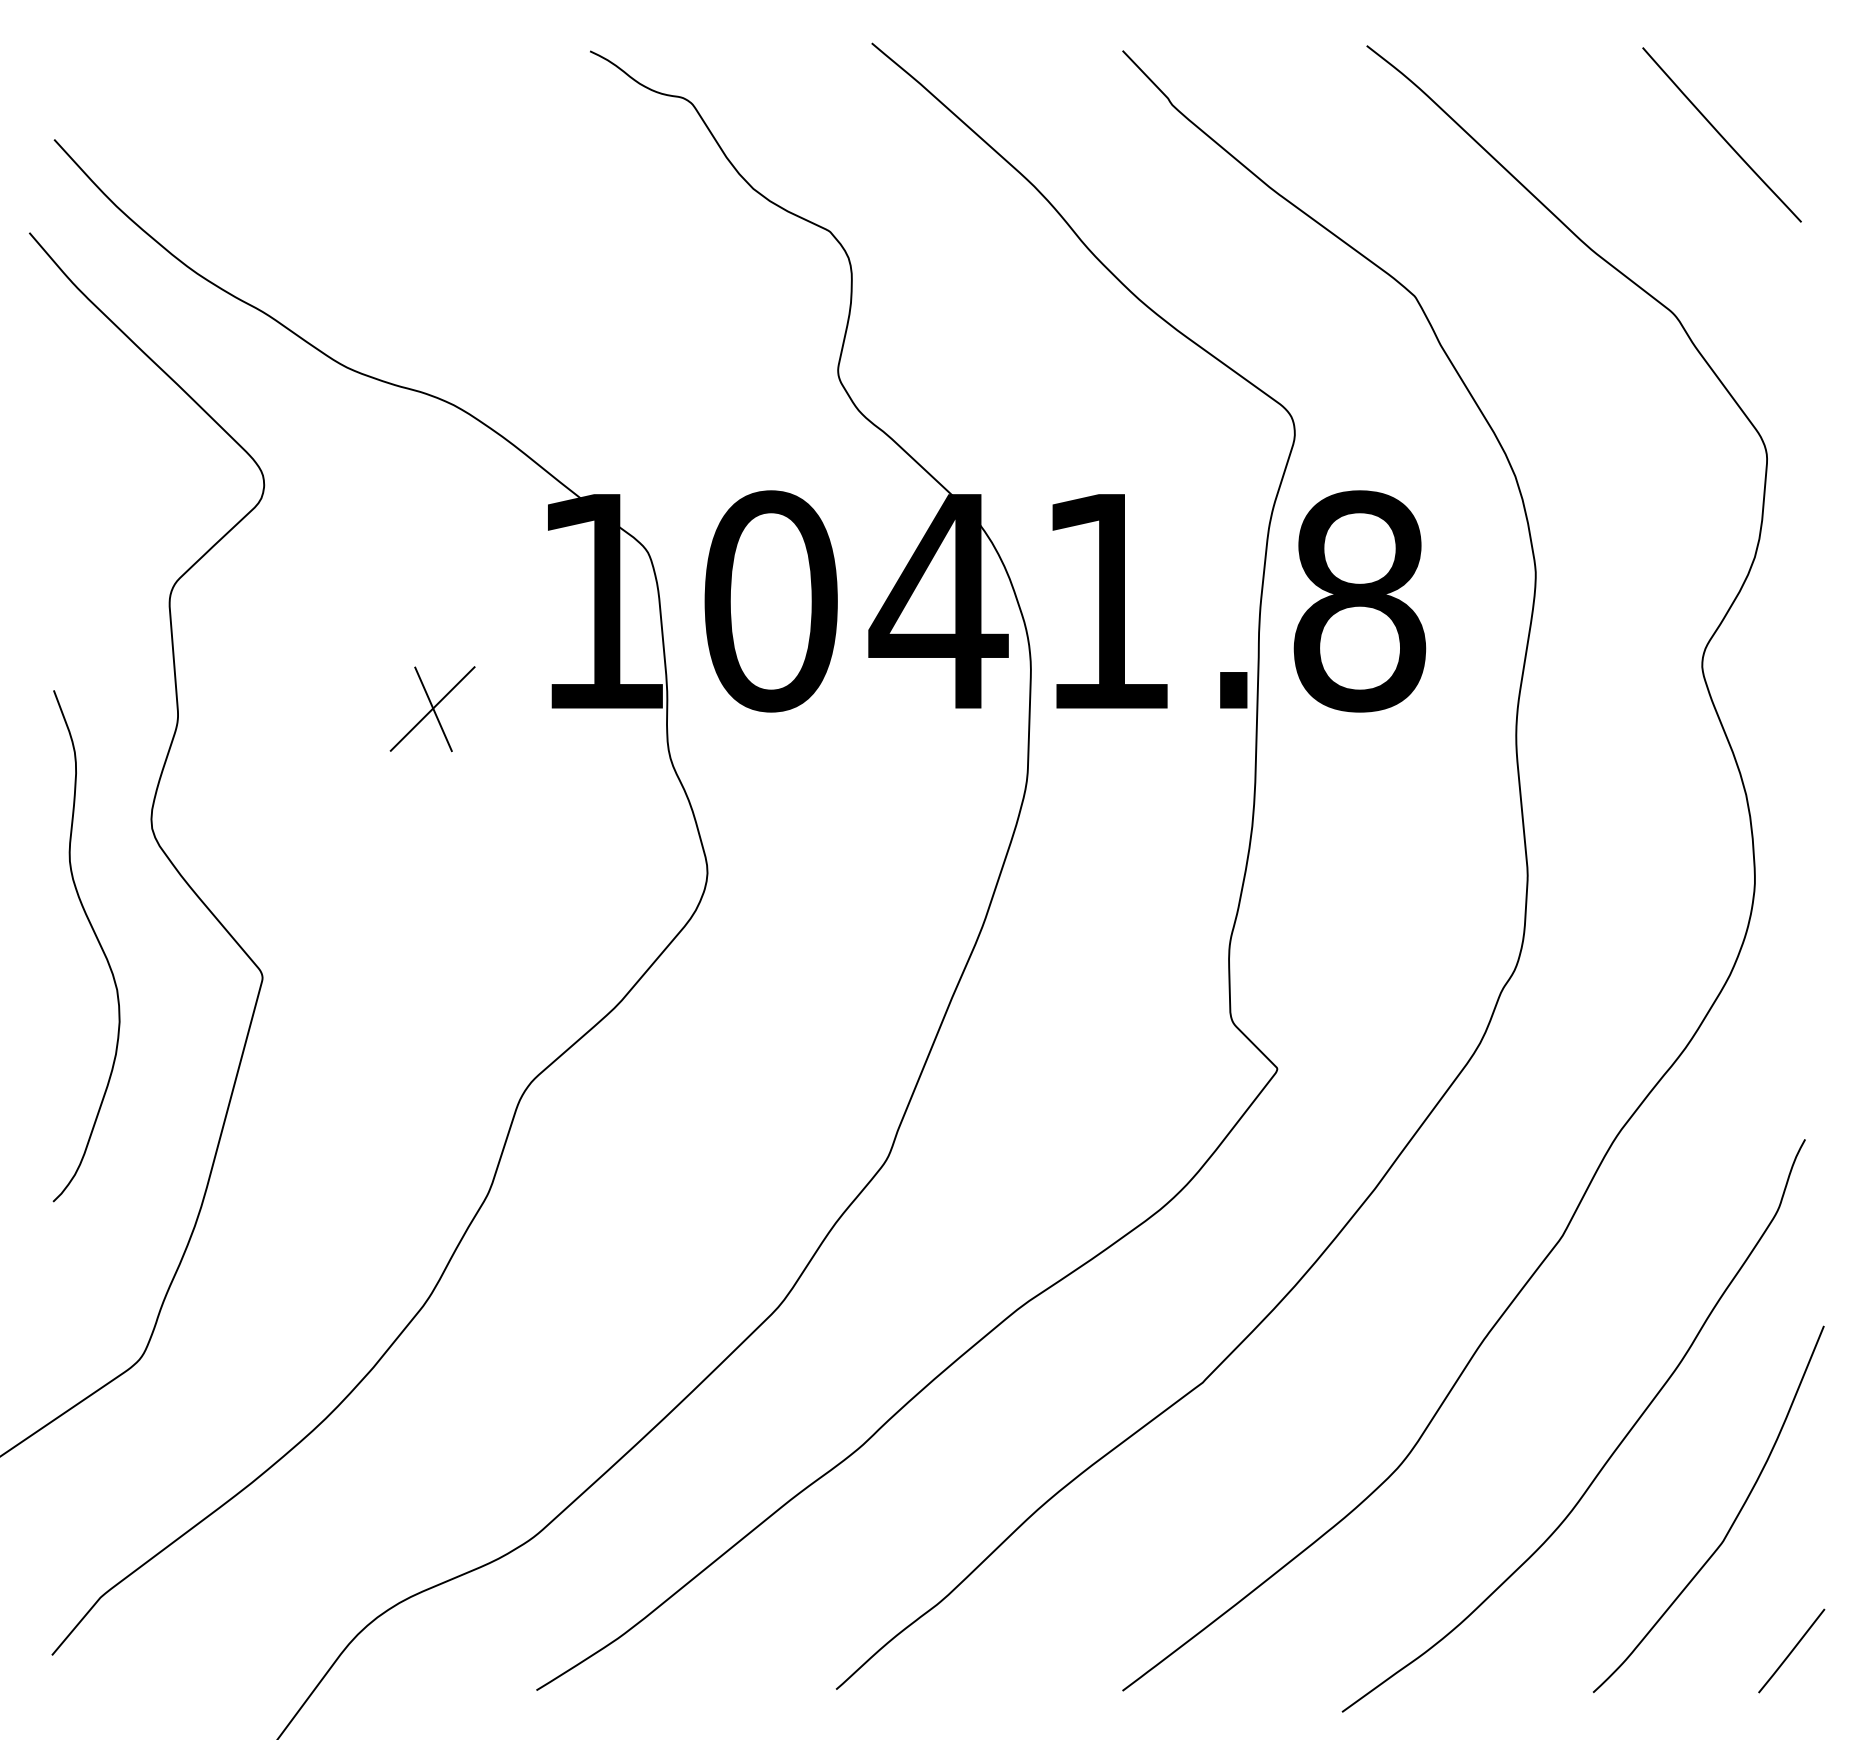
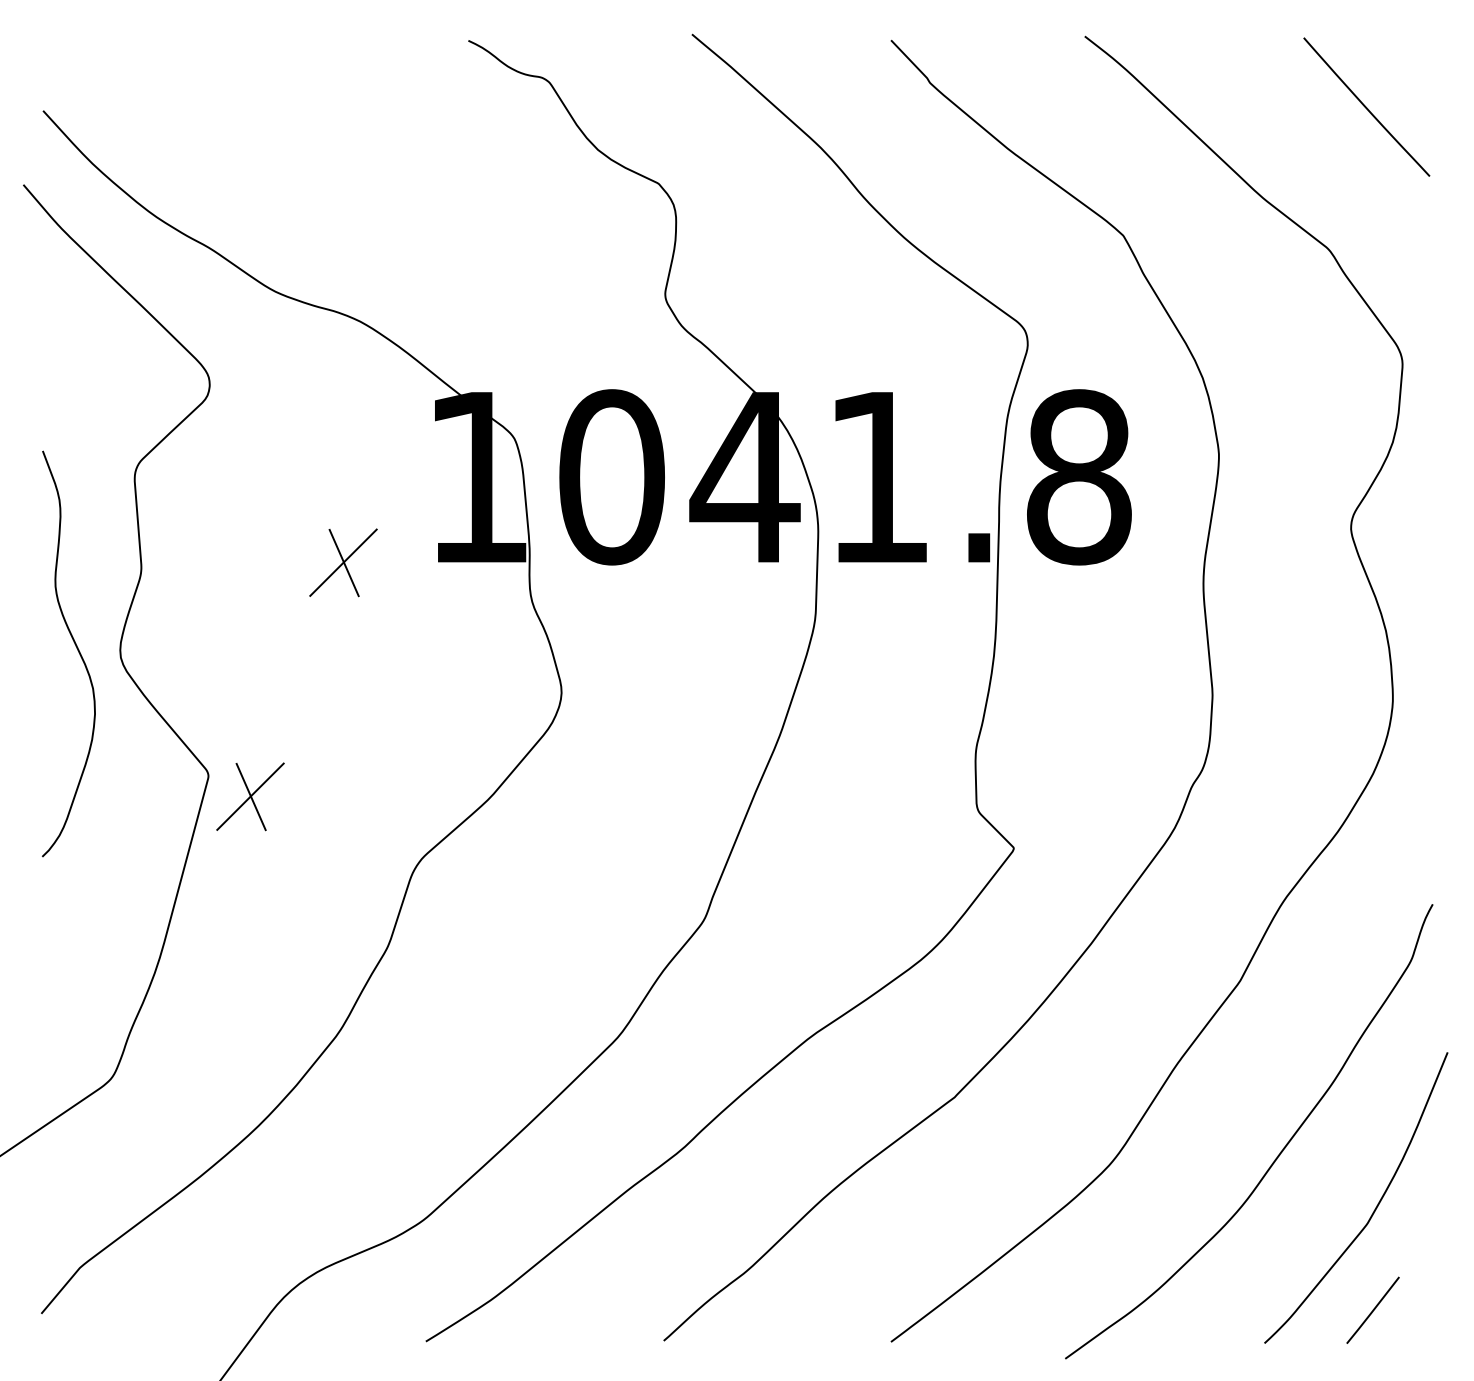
curve: (96, 939) -> (76, 648), moved
part: (315, 1003) -> (250, 796), added
line: (1790, 1649) -> (1372, 1309), moved

